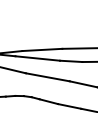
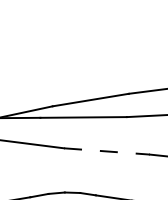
line: (48, 77) -> (108, 151), solid -> dashed

